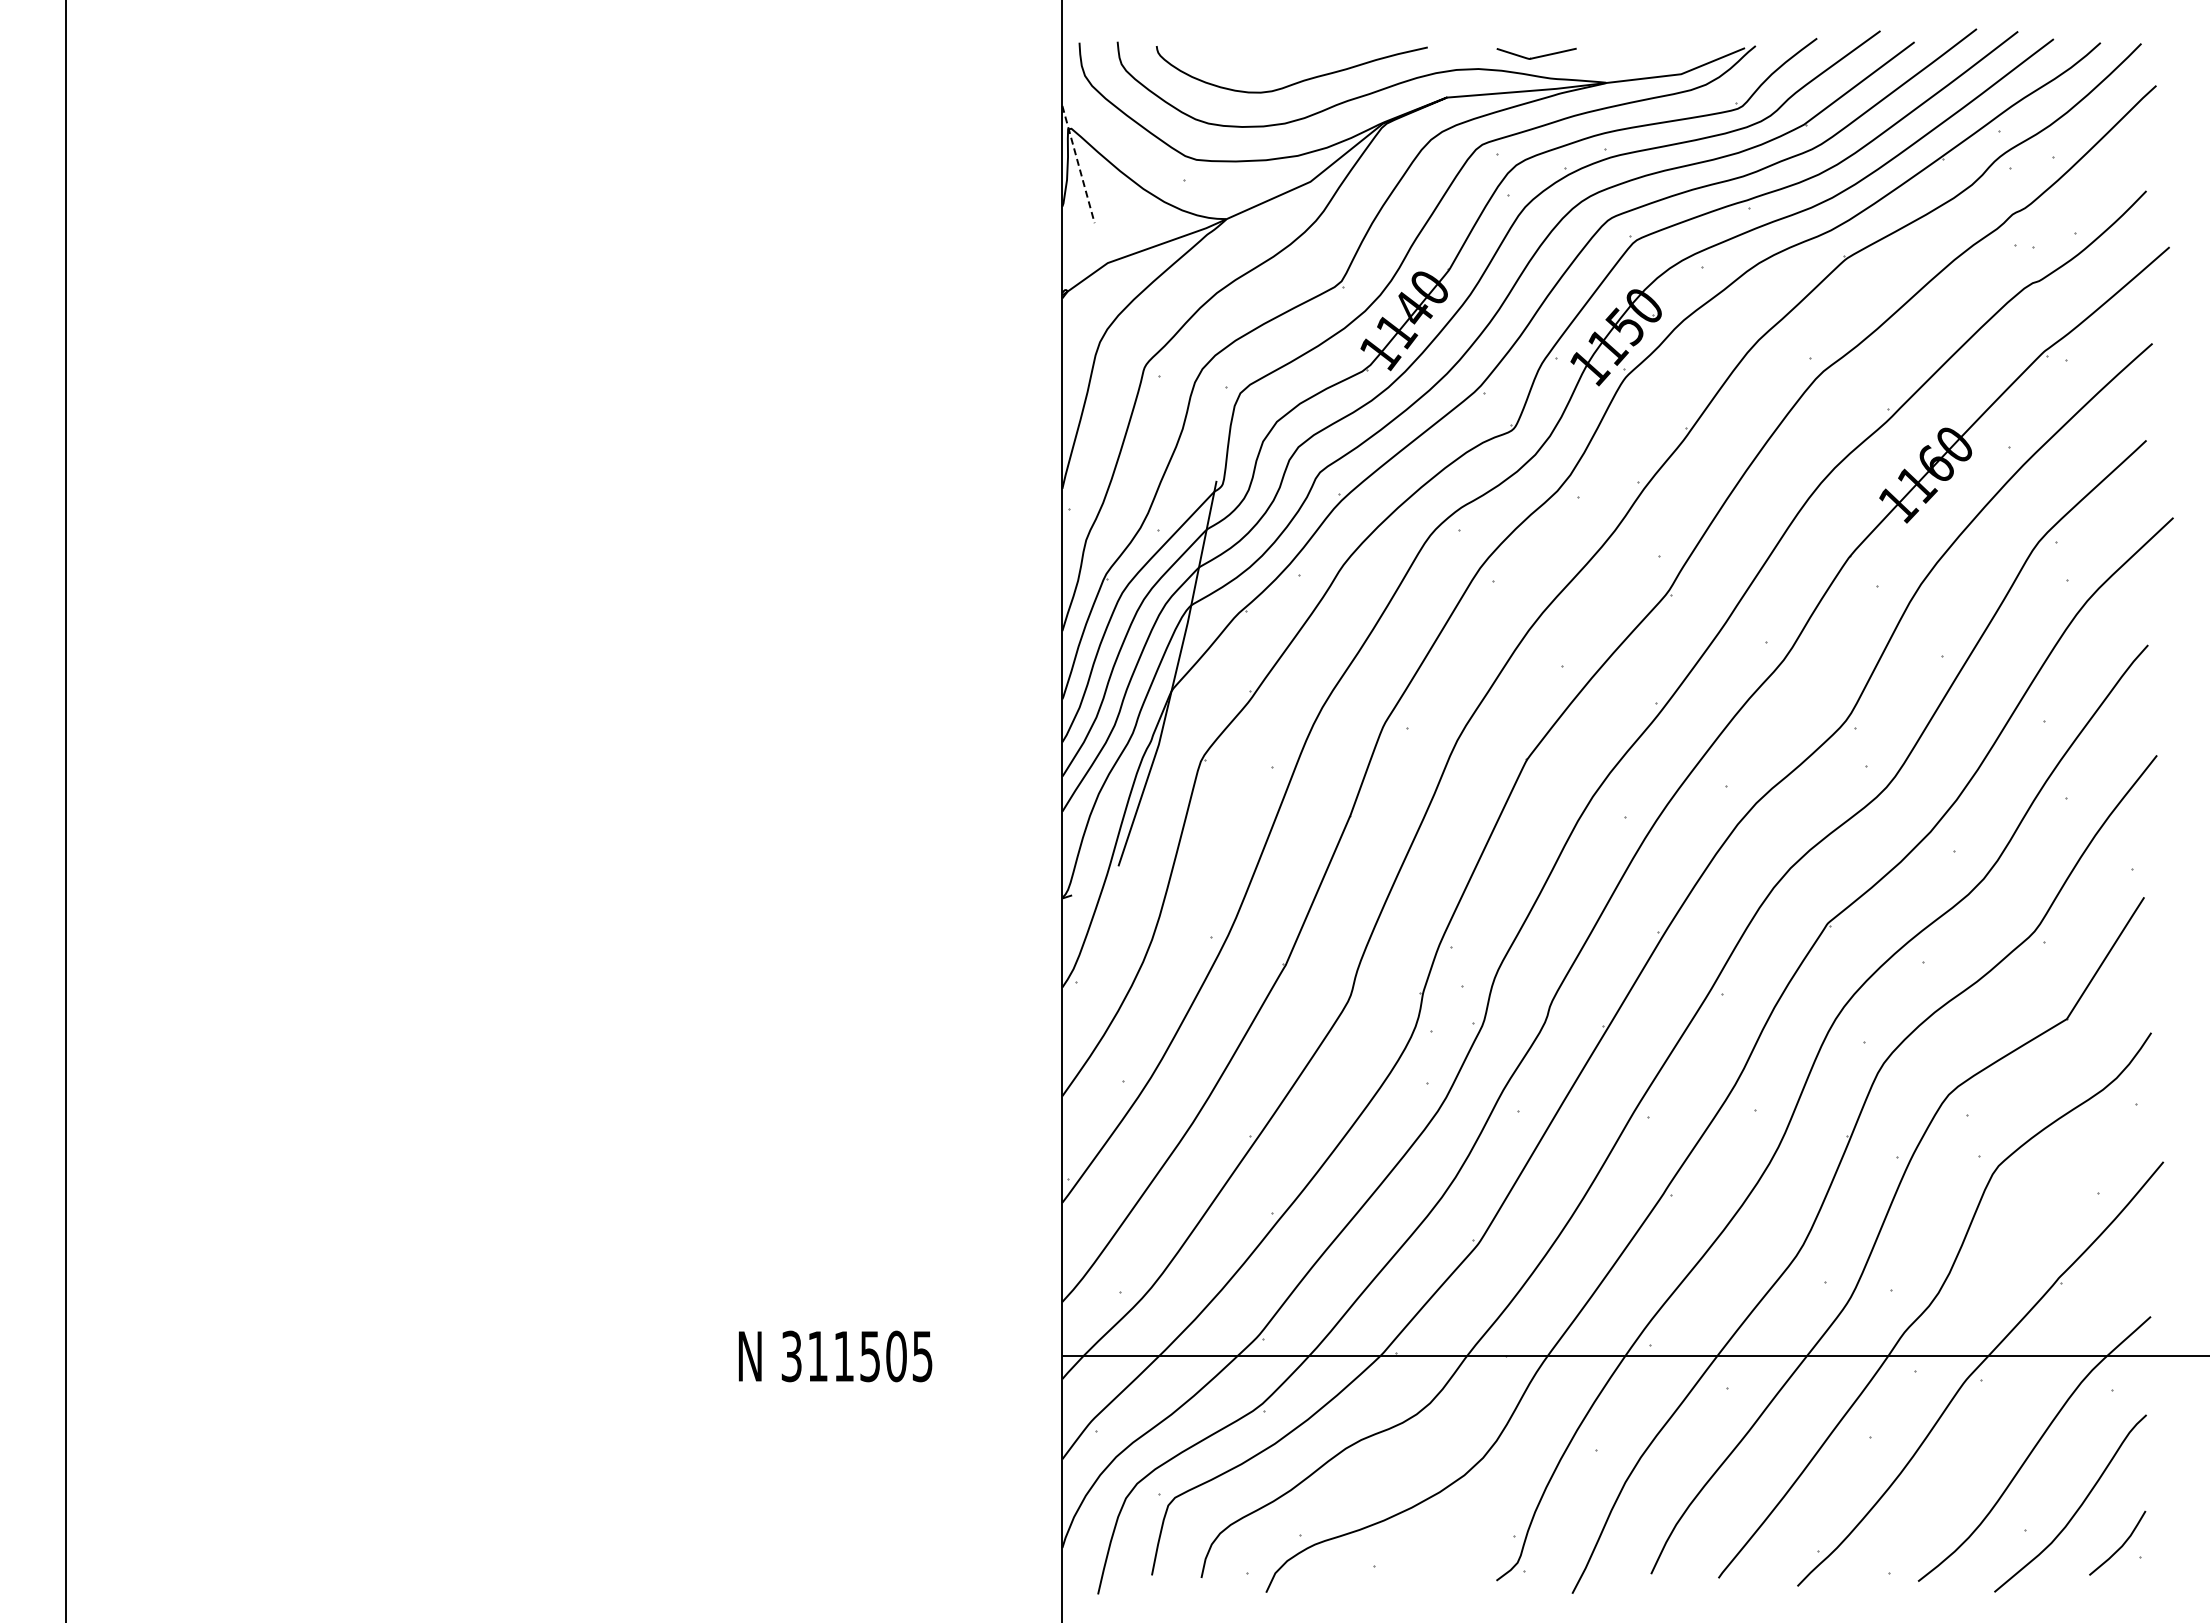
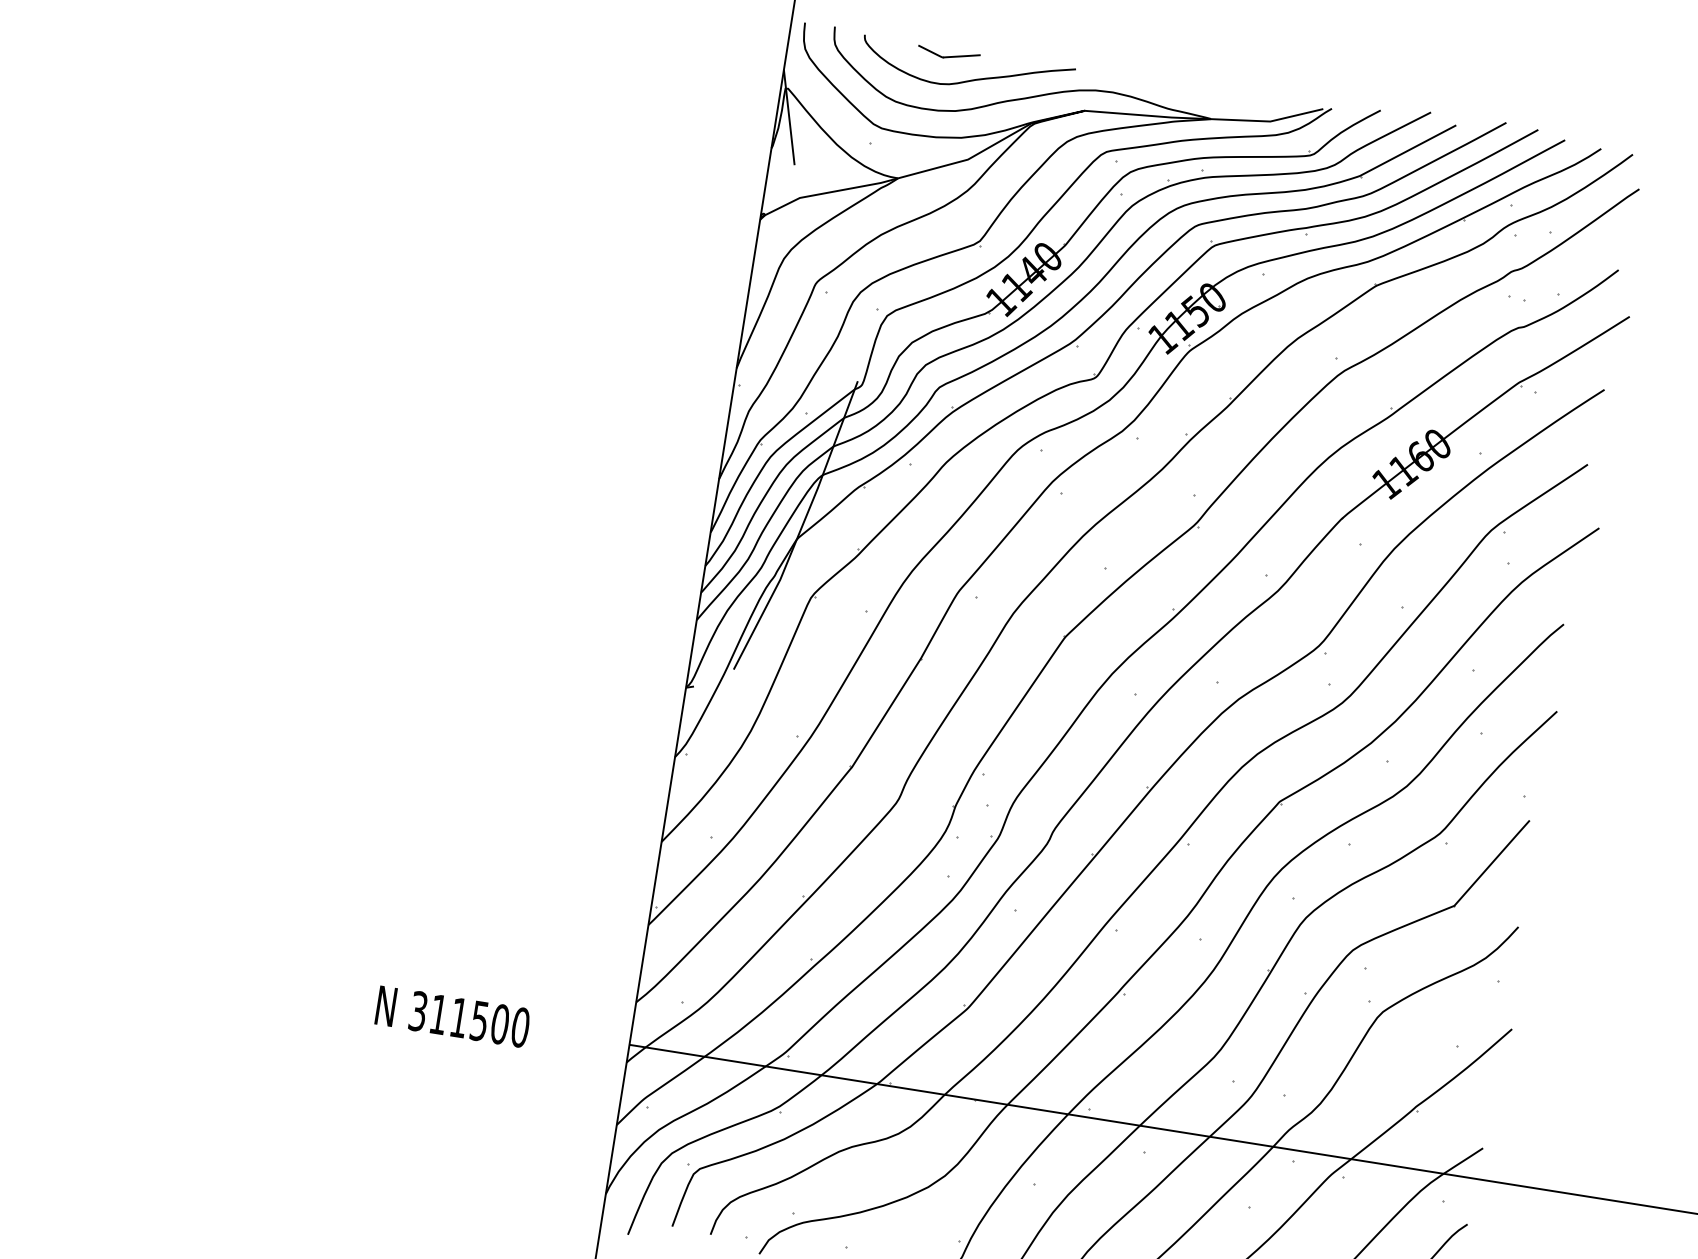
part: (1536, 53) -> (948, 54), moved
line: (1078, 164) -> (789, 117), dashed -> solid
text: (922, 1356) -> (520, 1027), 311505 -> 311500

